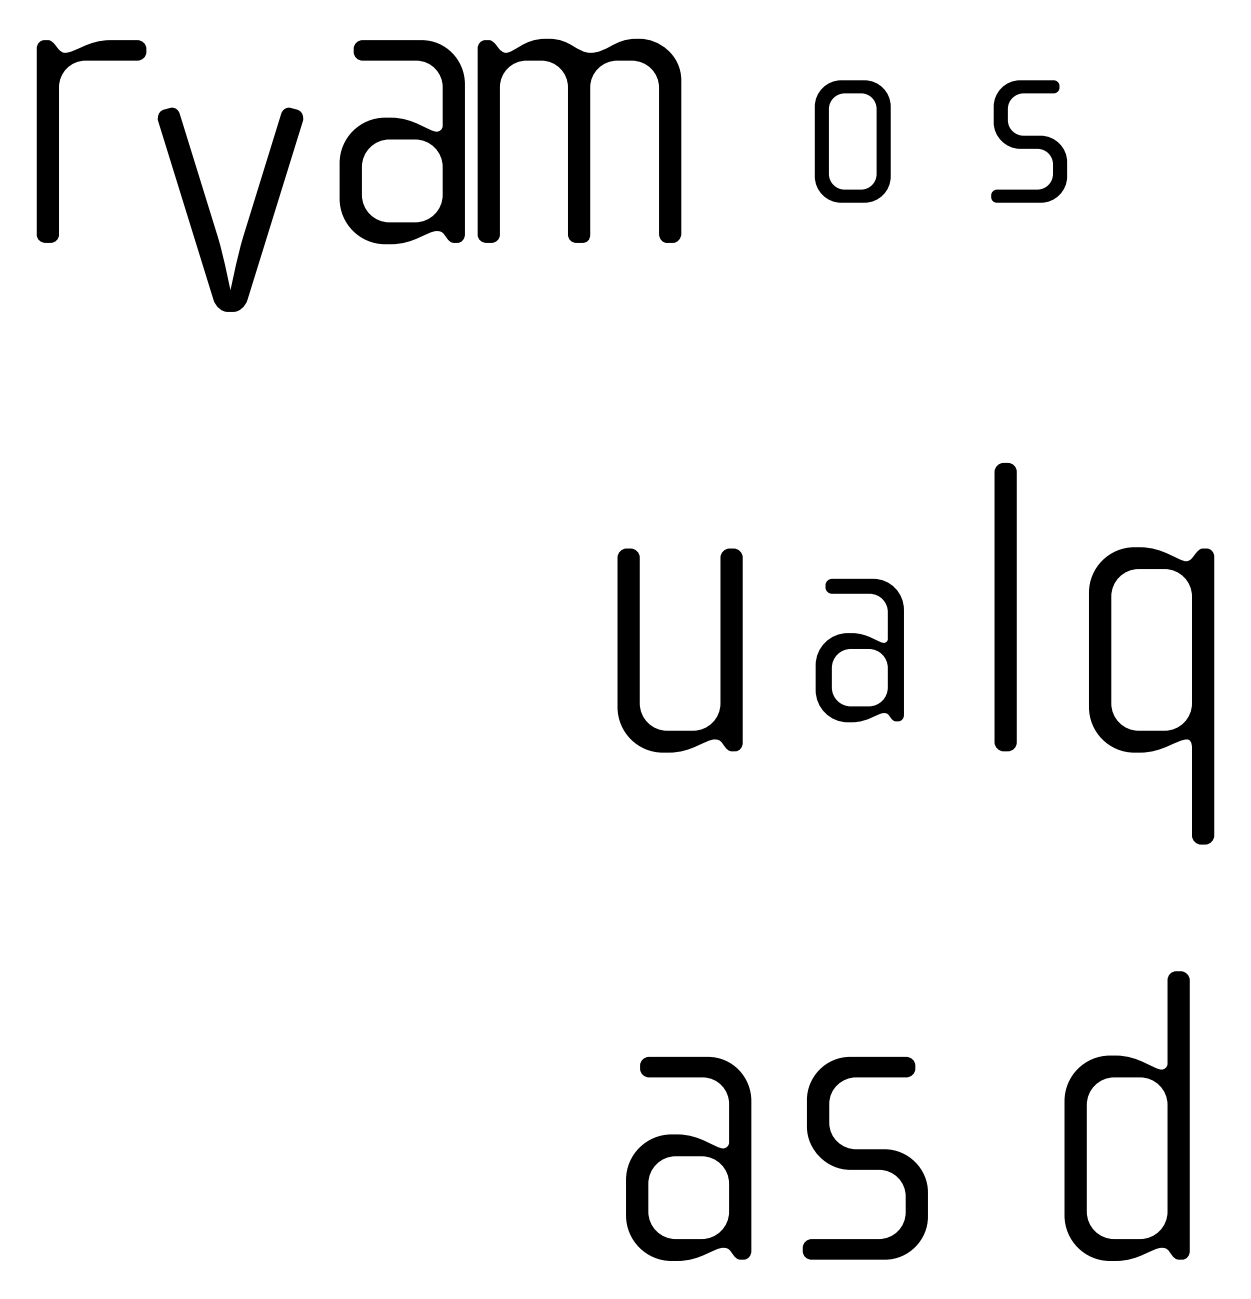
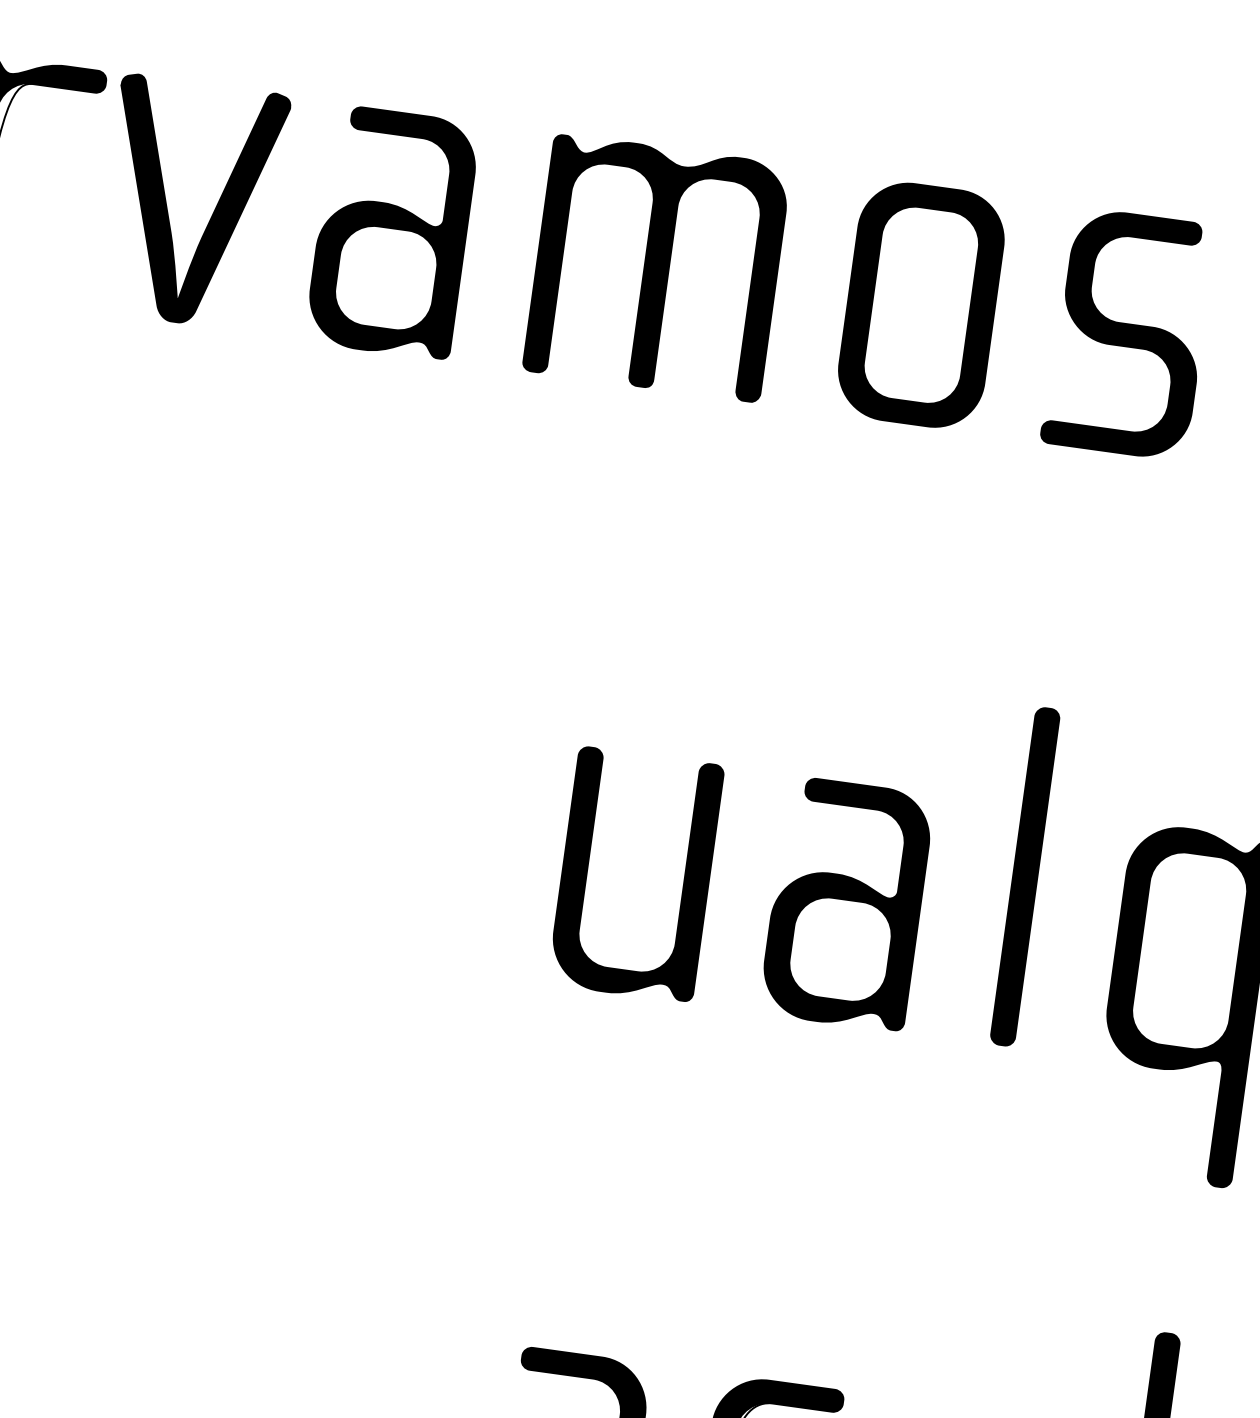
part: (579, 140) -> (657, 267), moved
part: (852, 141) -> (921, 305), size x1.67
part: (1028, 141) -> (1127, 333), size x1.67
part: (211, 215) -> (167, 206), moved
part: (859, 650) -> (846, 903), size x1.43

